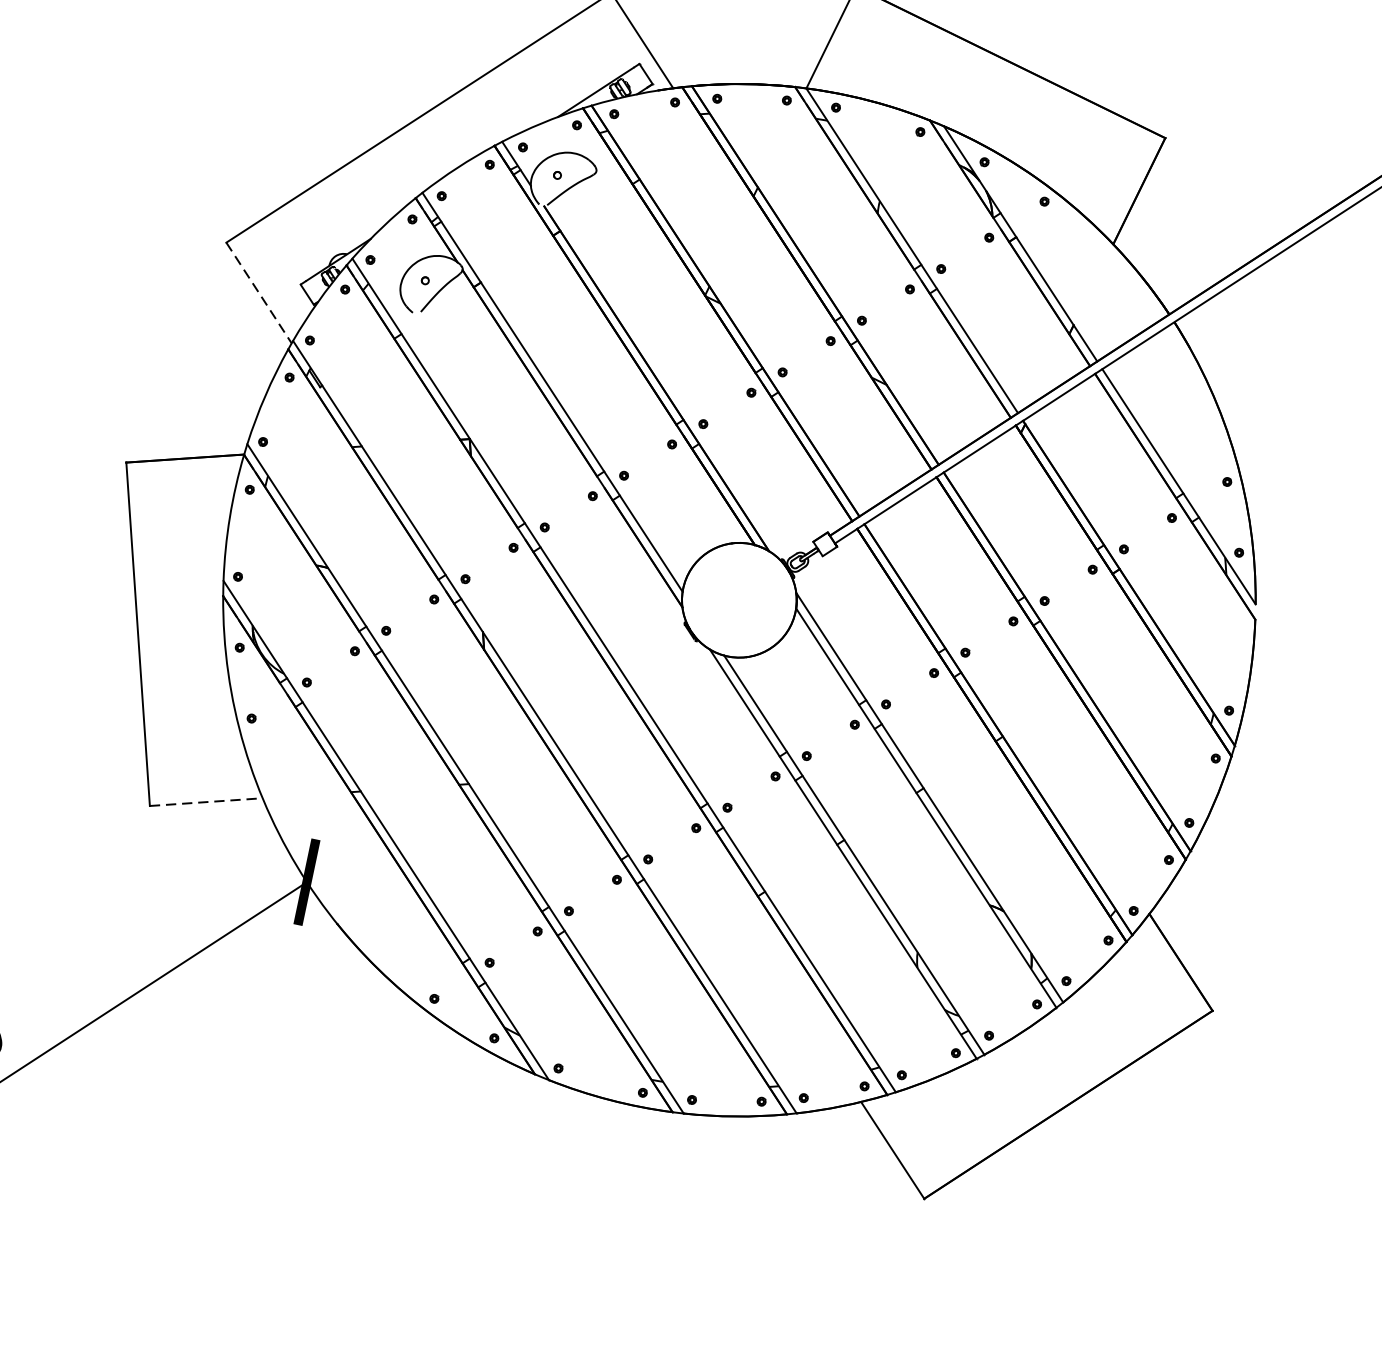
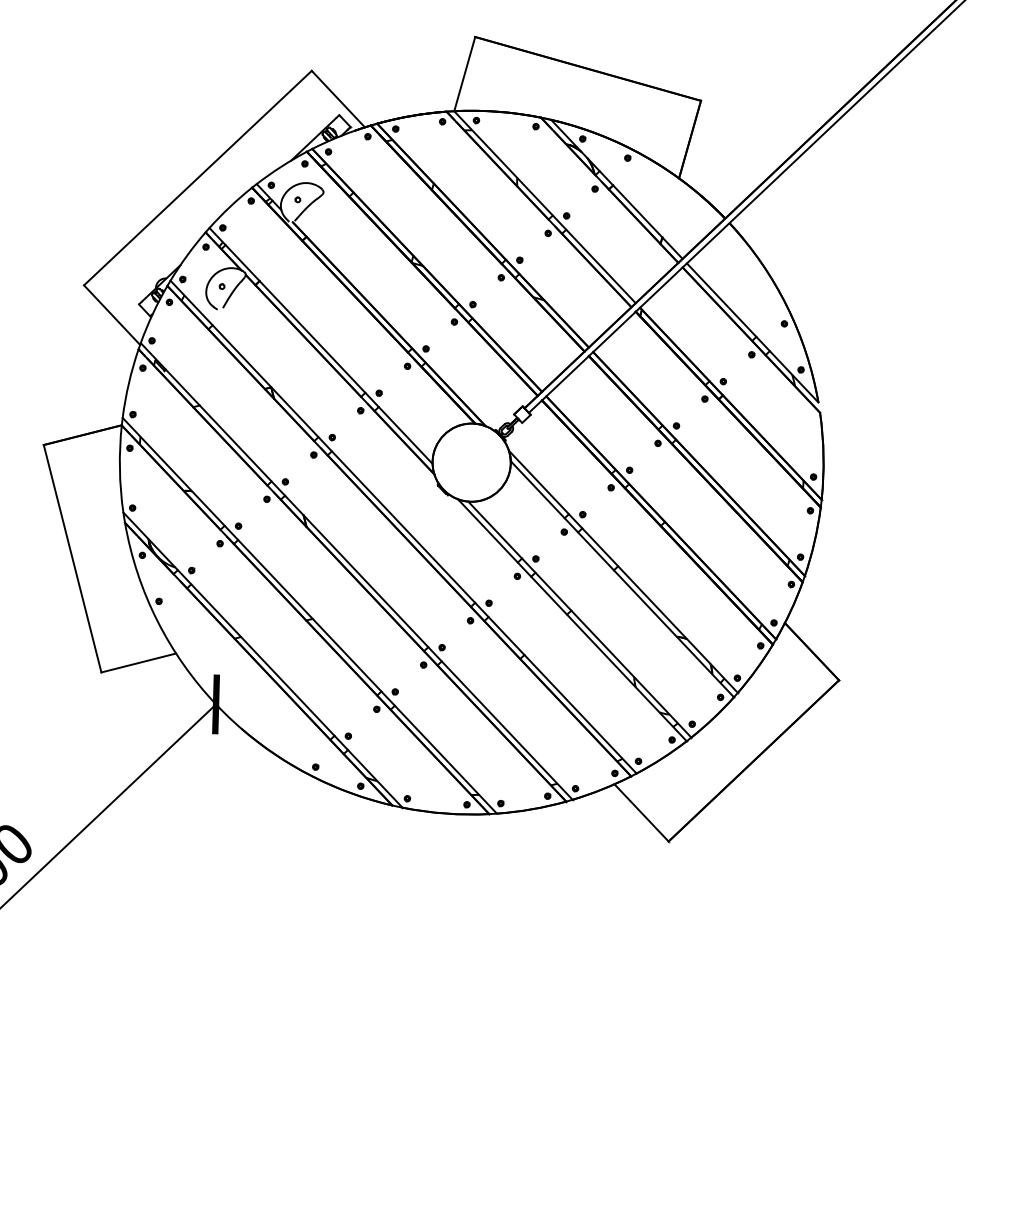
line: (259, 293) -> (112, 315), dashed -> solid
line: (205, 802) -> (138, 663), dashed -> solid

